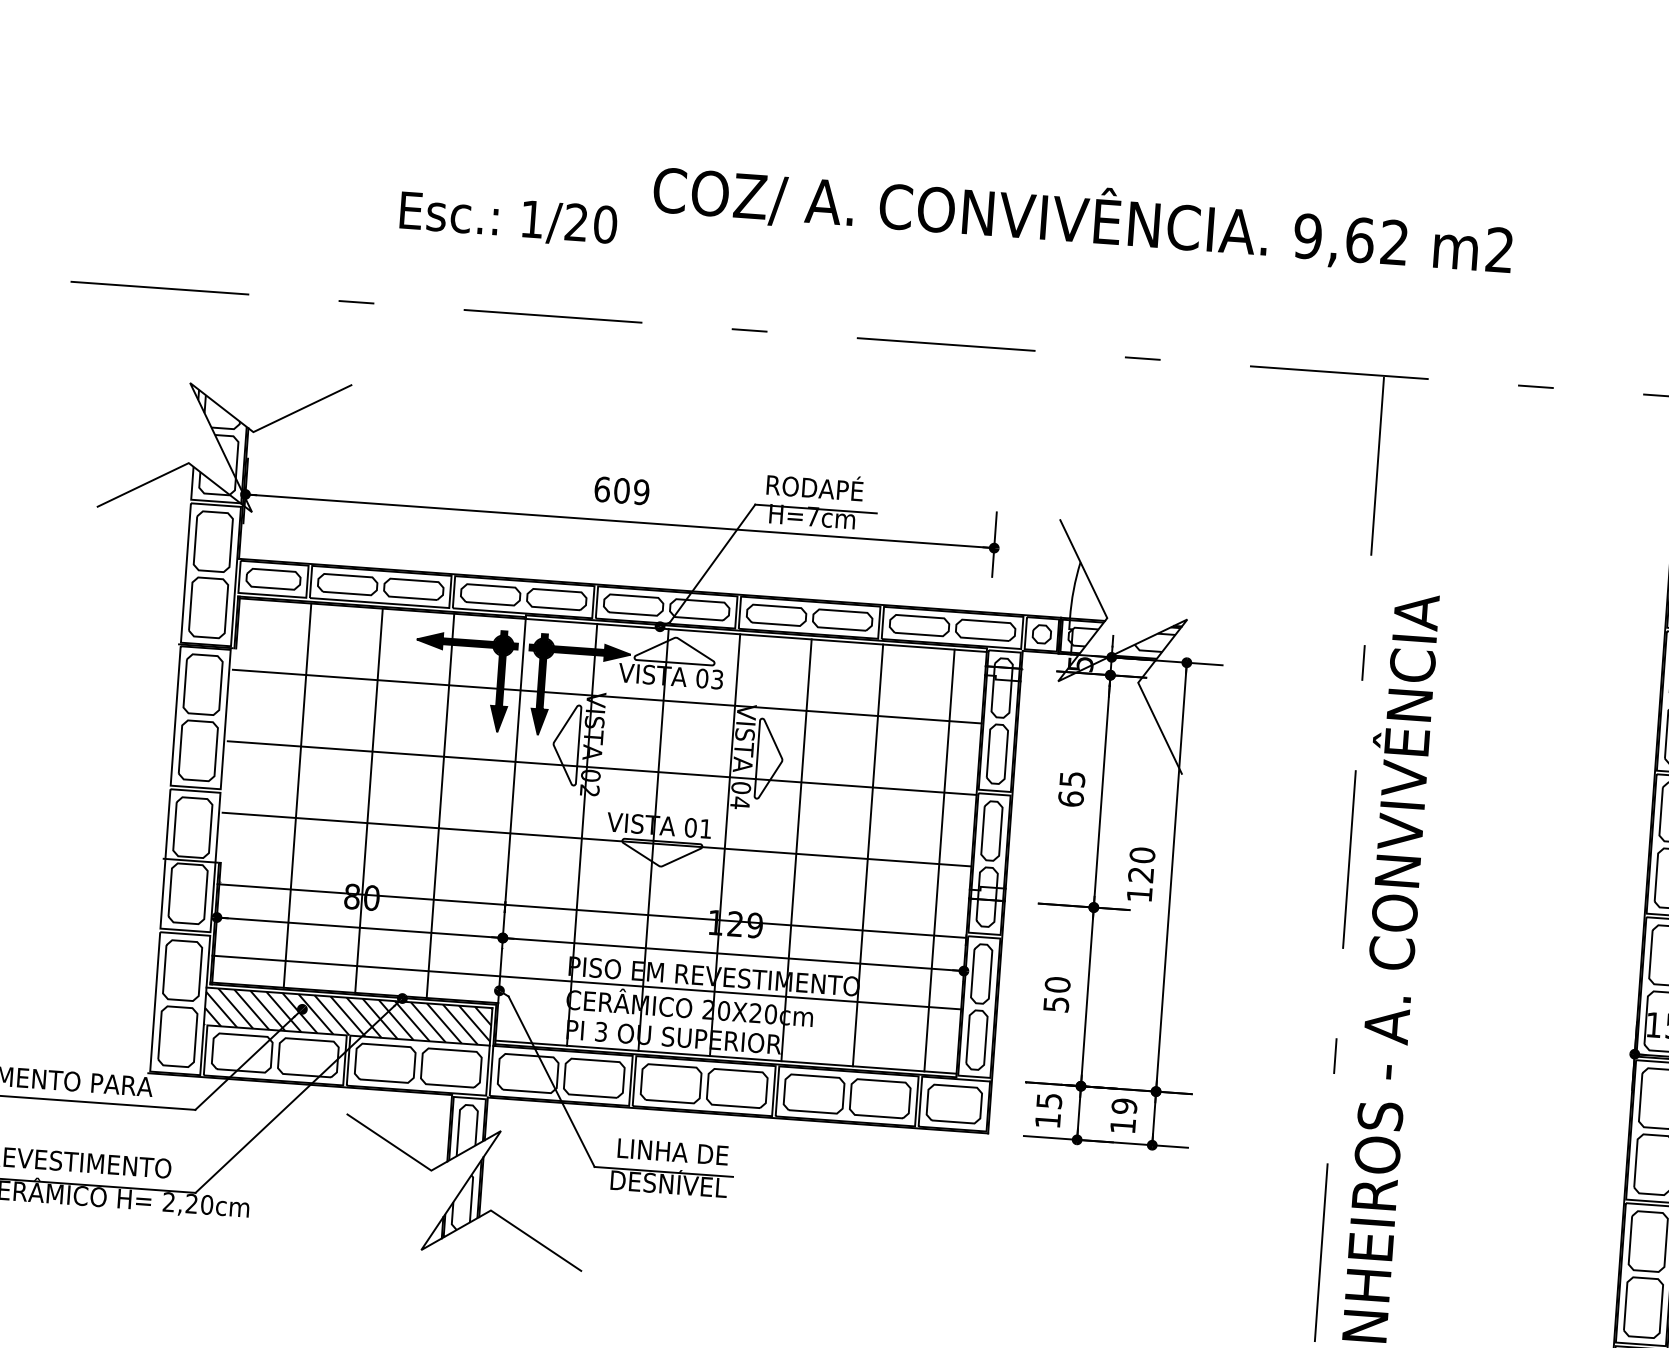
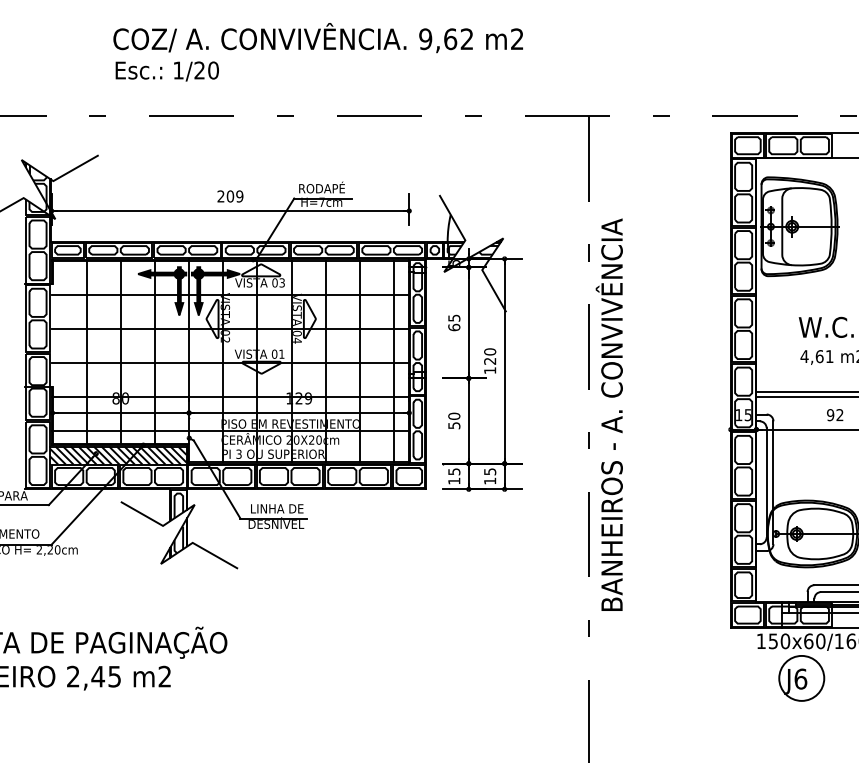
text: (1081, 218) -> (317, 38), moved
text: (601, 489) -> (220, 196), 609 -> 209
text: (1123, 1105) -> (489, 471), 19 -> 15

